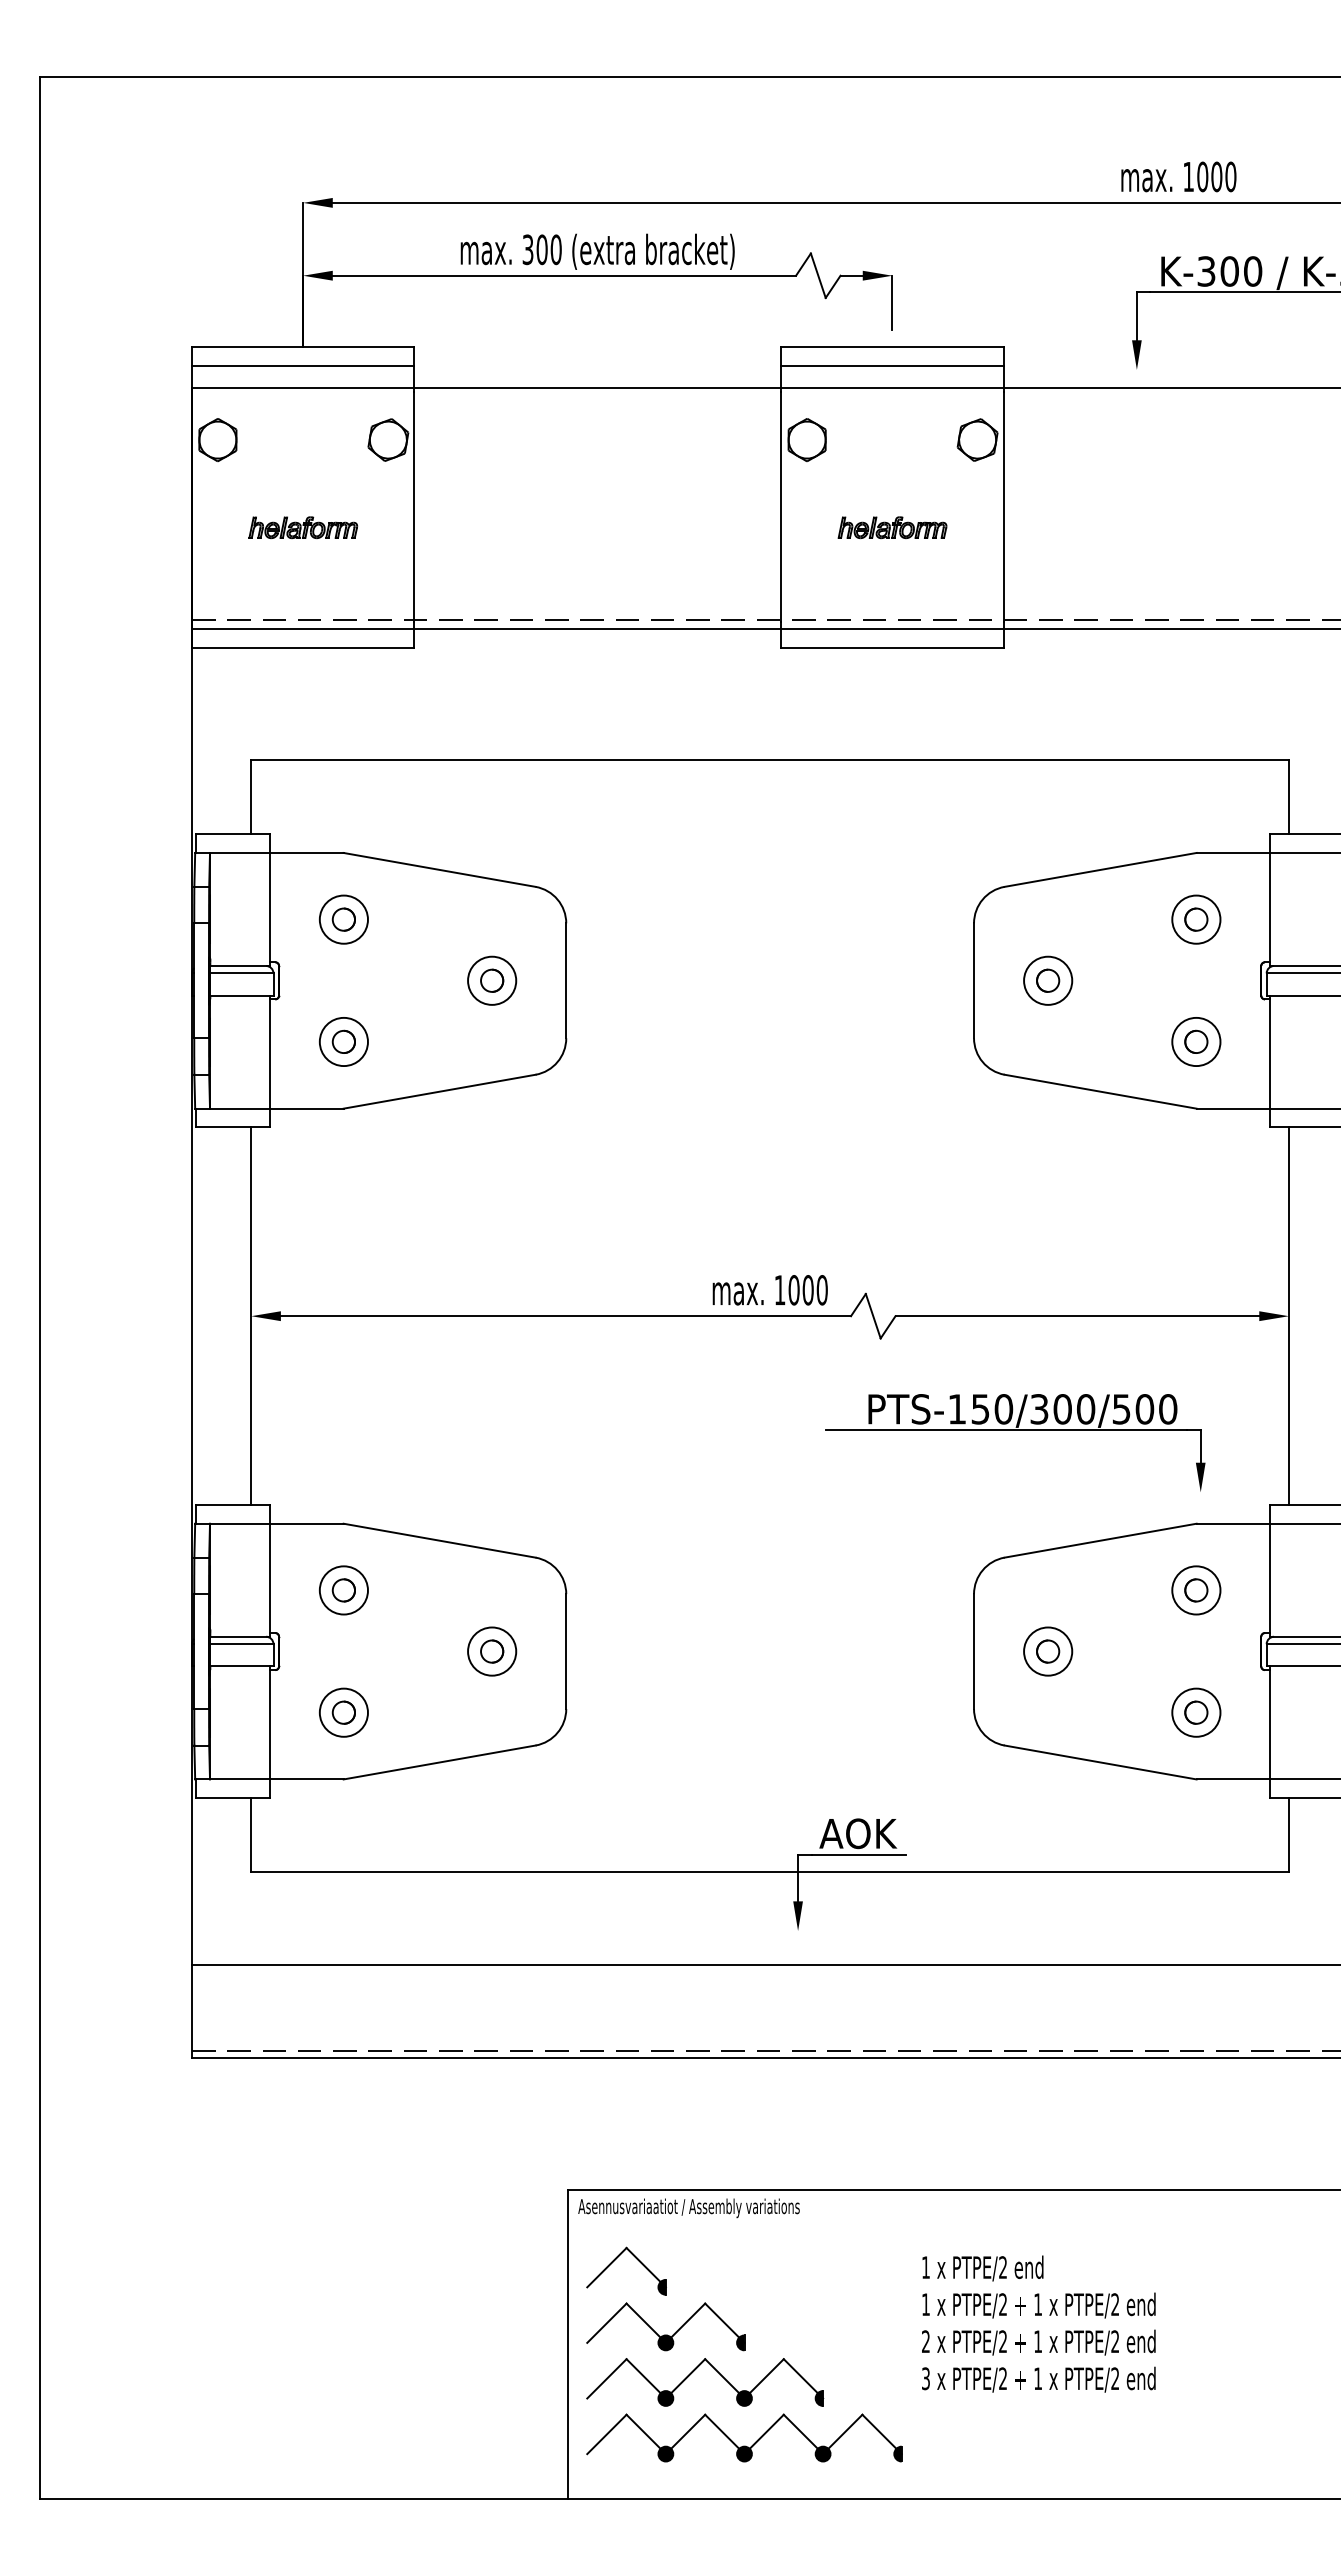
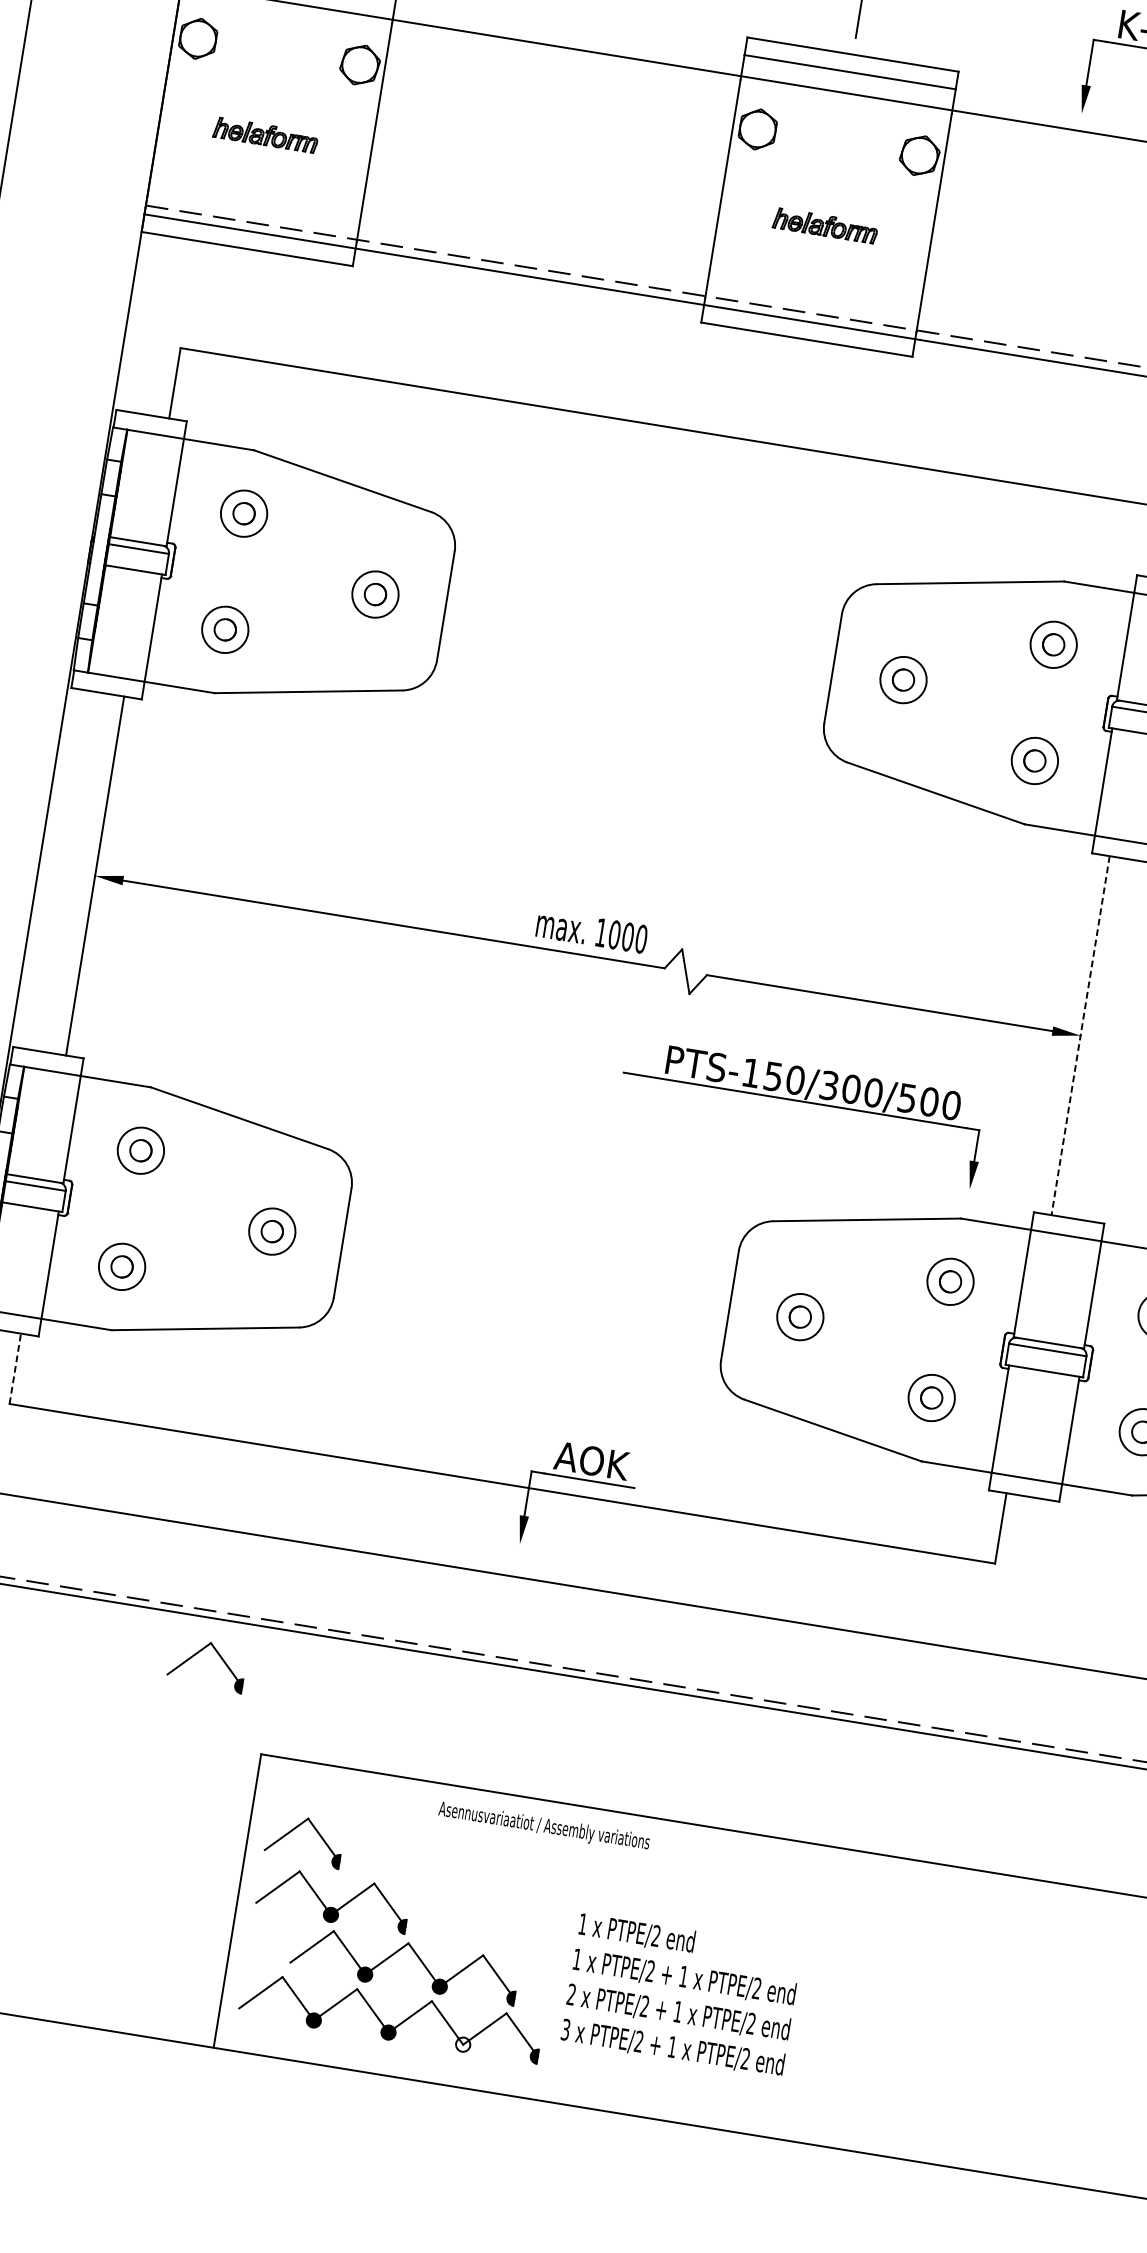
line: (1288, 1316) -> (1080, 1035), solid -> dashed
line: (251, 1834) -> (15, 1368), solid -> dashed
part: (487, 2095) -> (199, 1652), added
text: (688, 2208) -> (543, 1827), moved
text: (1038, 2323) -> (681, 1994), moved
part: (694, 2371) -> (396, 1953), moved
fill: (822, 2453) -> (462, 2044), removed

